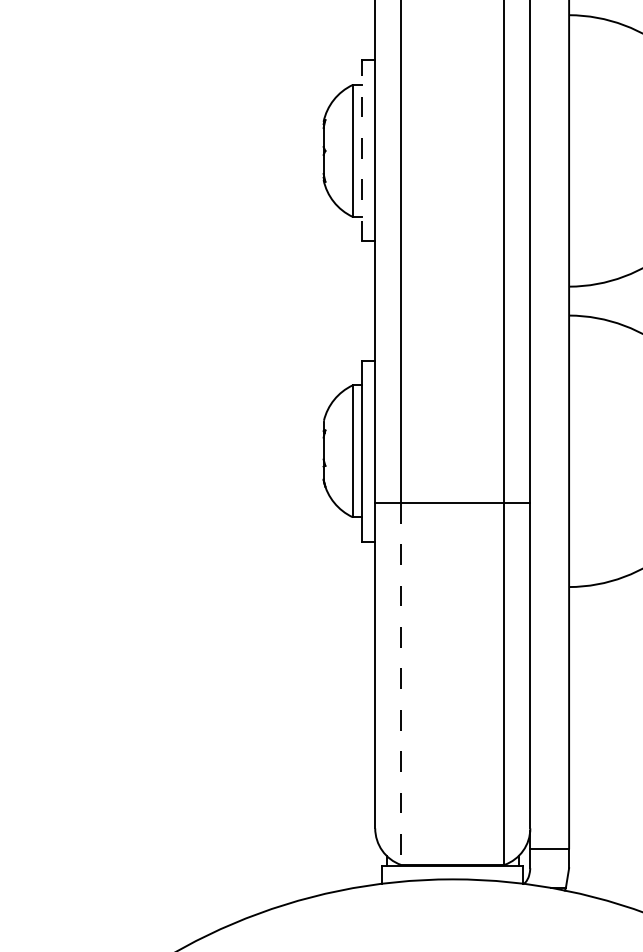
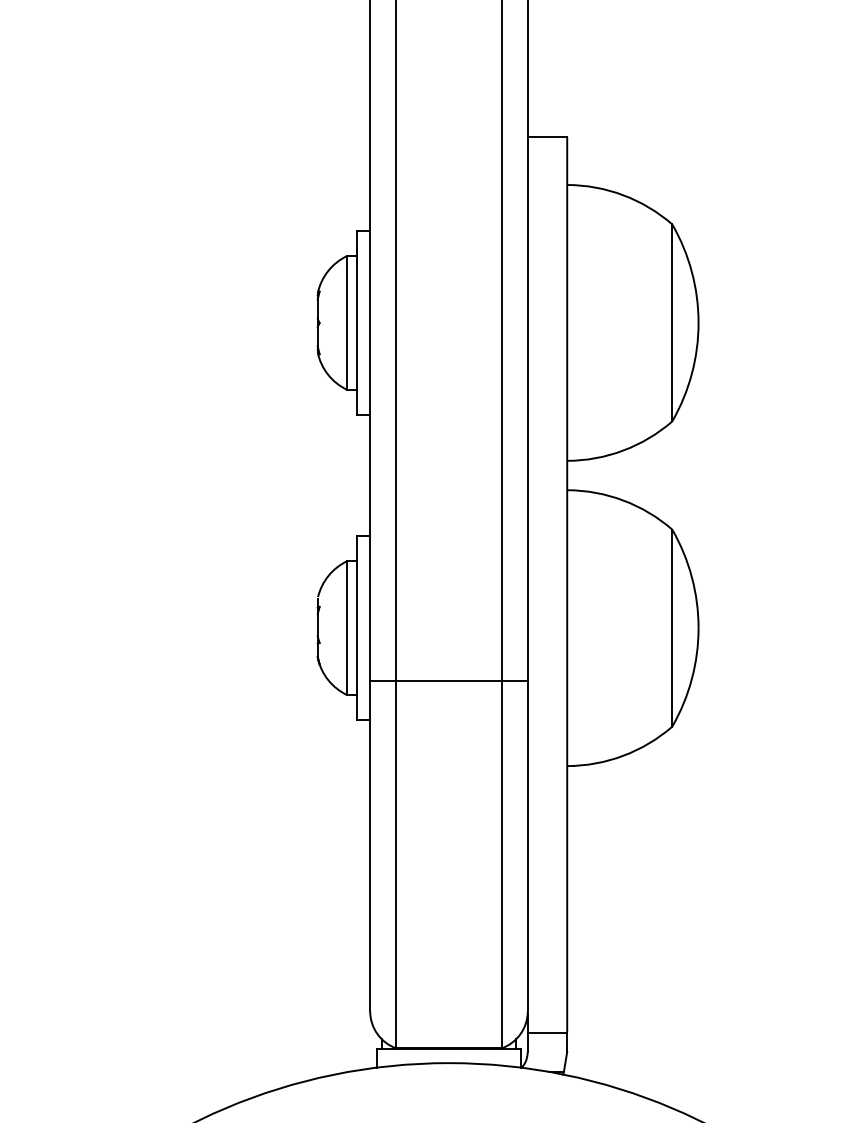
line: (362, 151) -> (357, 323), dashed -> solid
line: (401, 683) -> (396, 864), dashed -> solid

